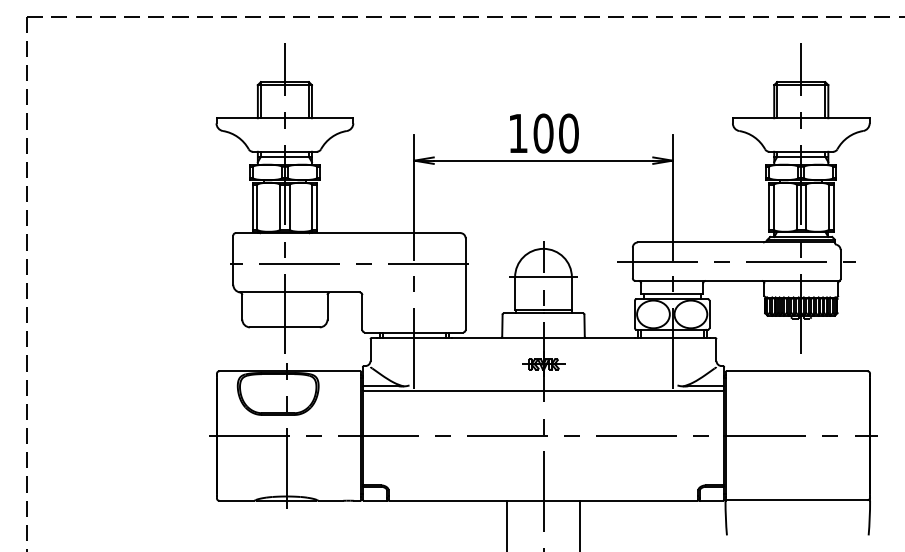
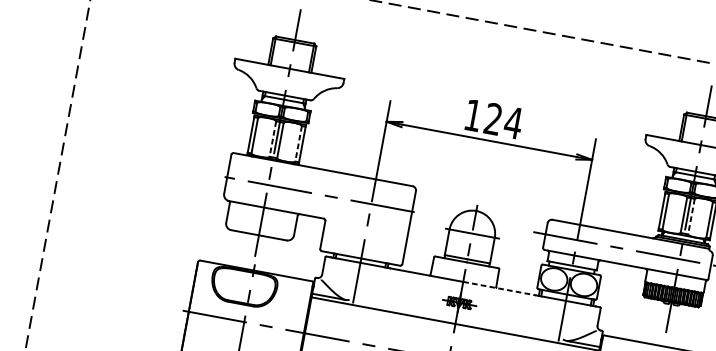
text: (556, 133) -> (503, 121), 100 -> 124
line: (280, 207) -> (273, 139), solid -> dashed
line: (312, 207) -> (298, 143), solid -> dashed
line: (806, 207) -> (691, 216), solid -> dashed
line: (589, 337) -> (499, 288), solid -> dashed

